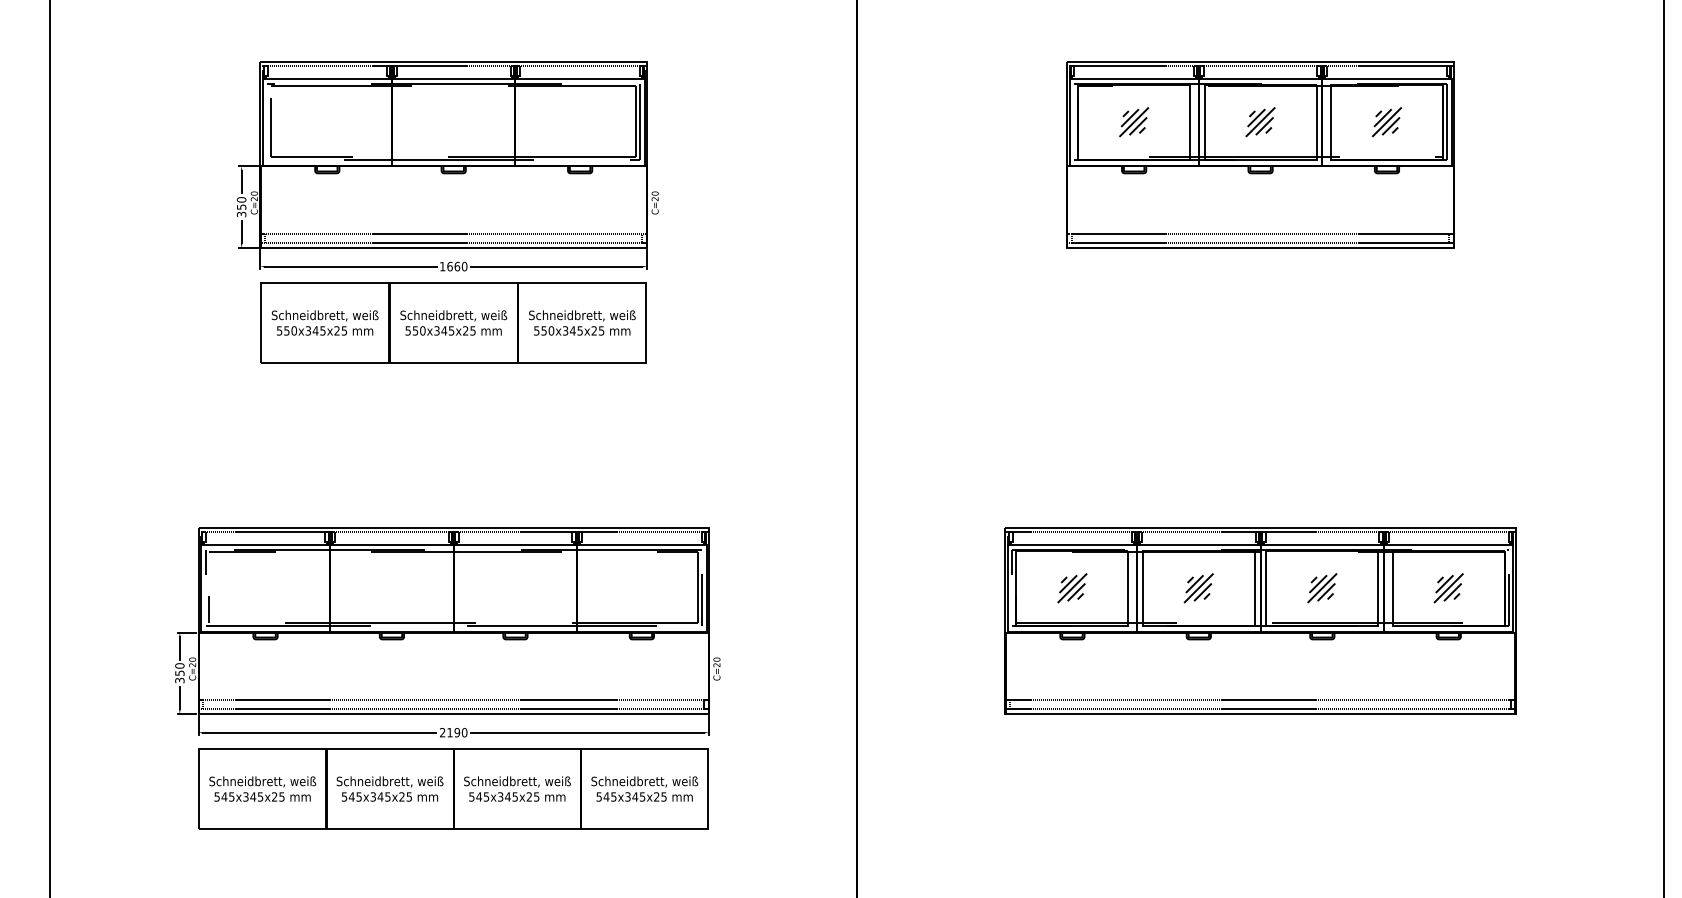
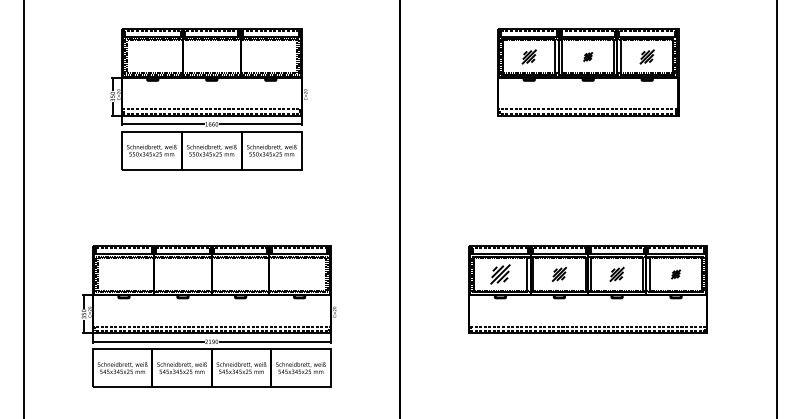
part: (1258, 121) -> (587, 56), size x0.6
part: (1072, 588) -> (500, 274), size x1.4
part: (1447, 588) -> (675, 274), size x0.6

